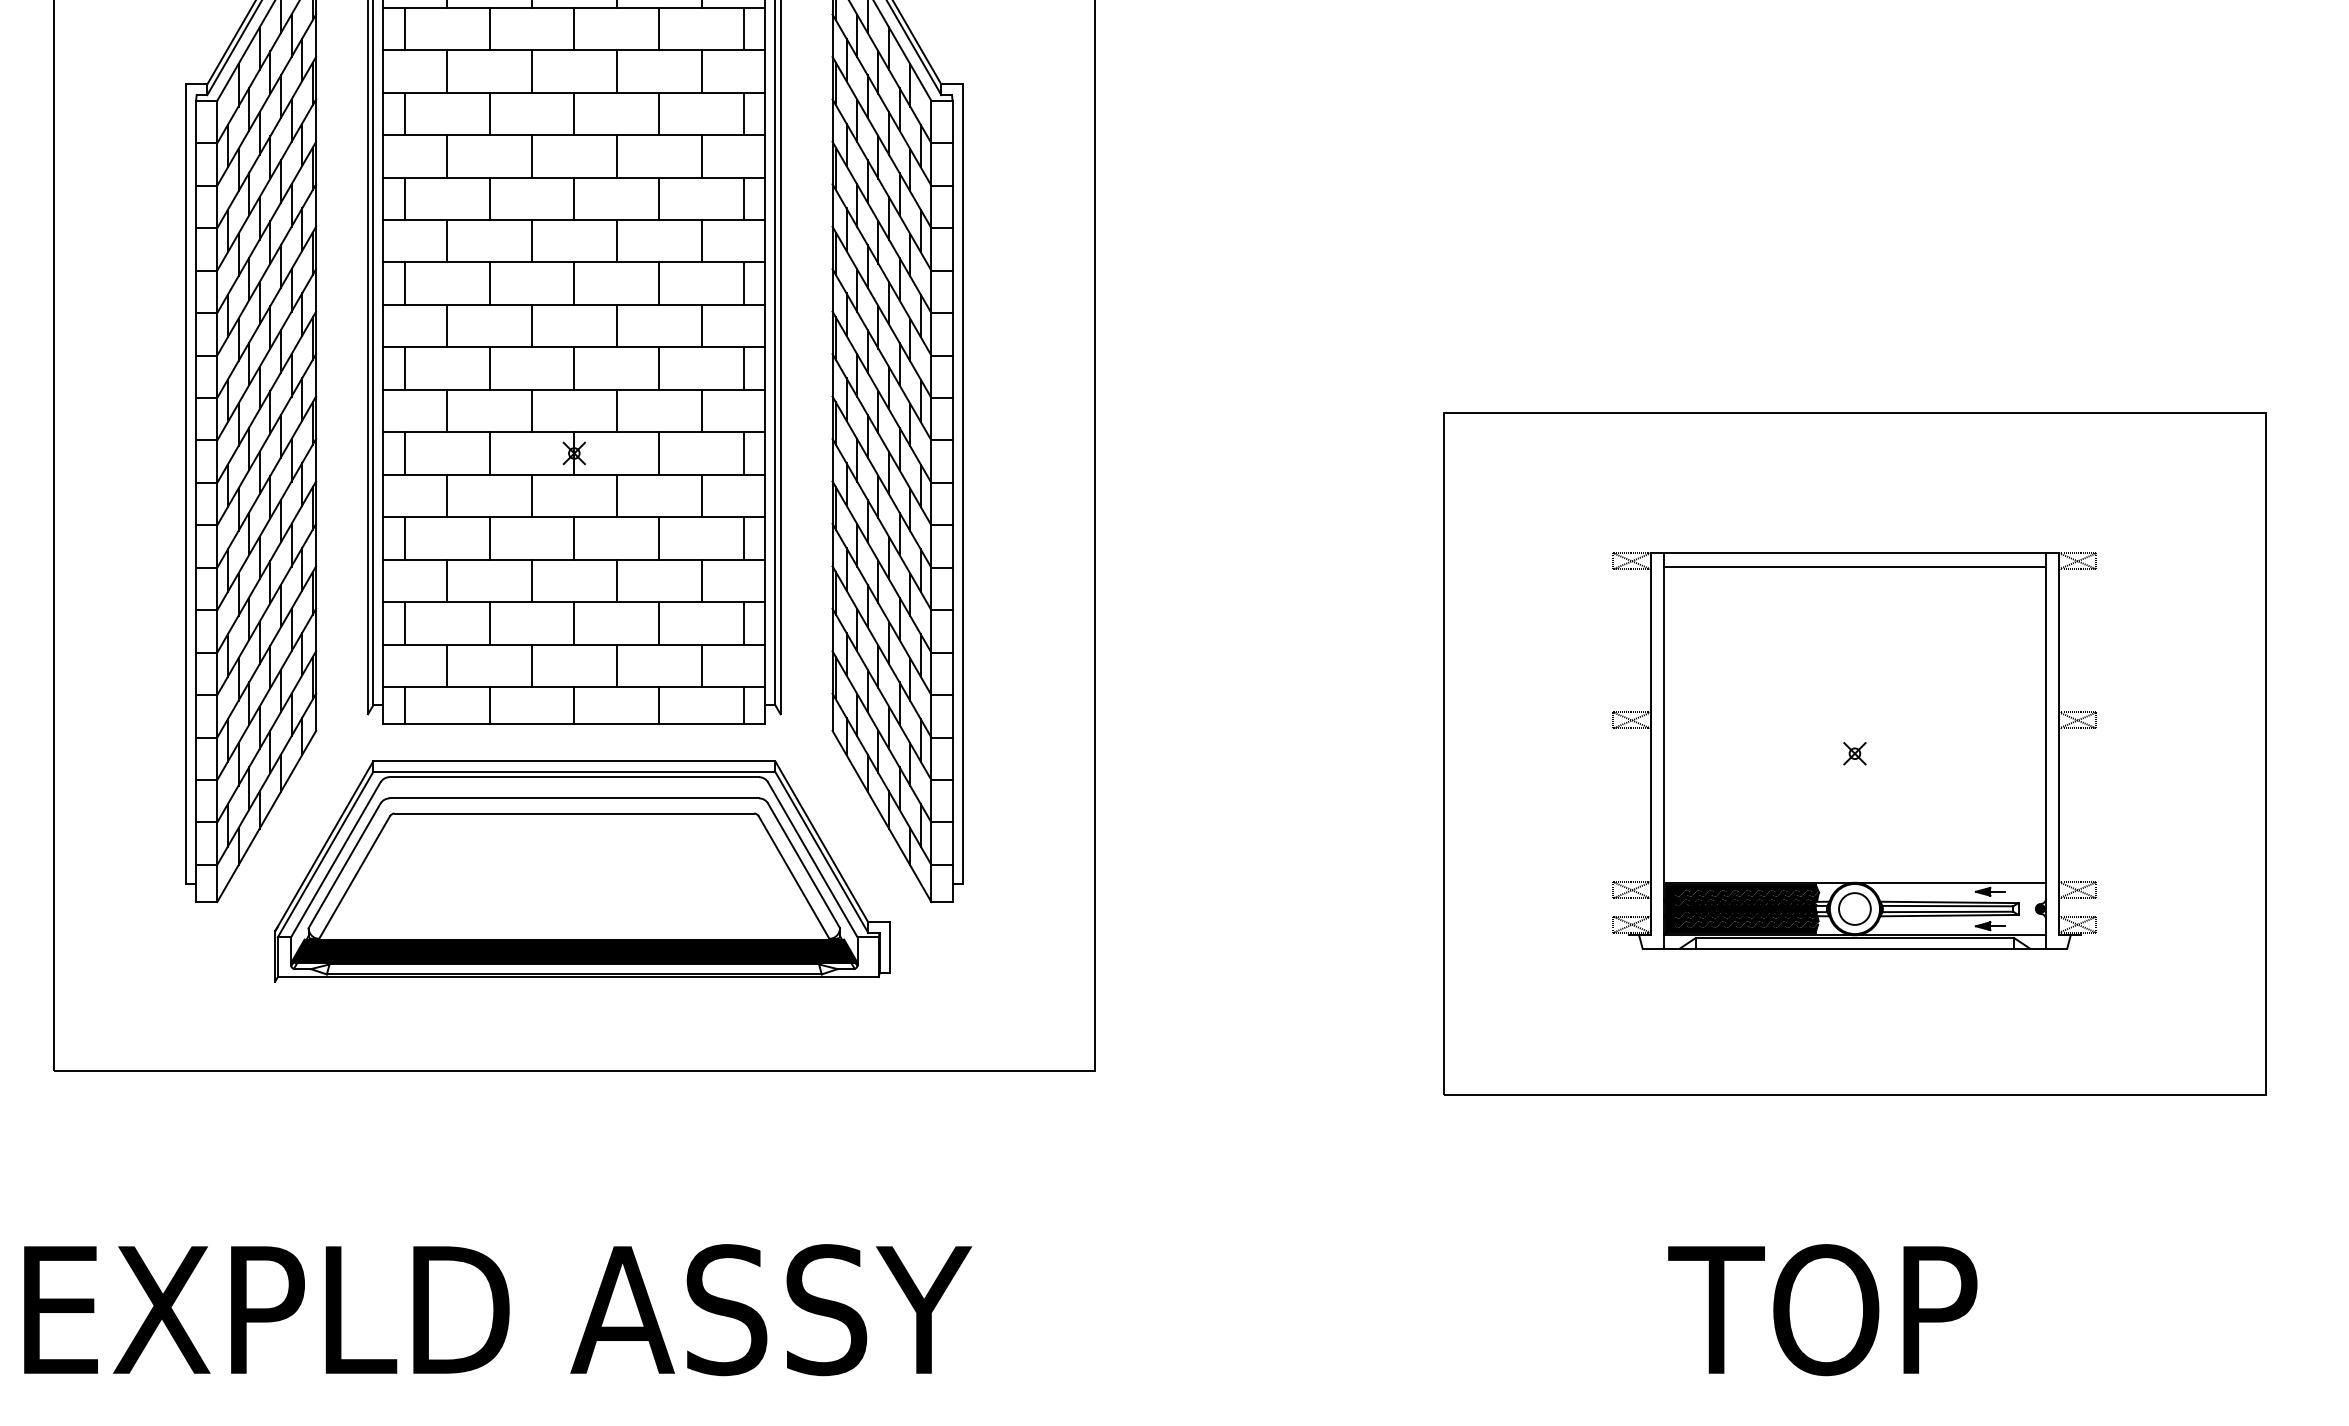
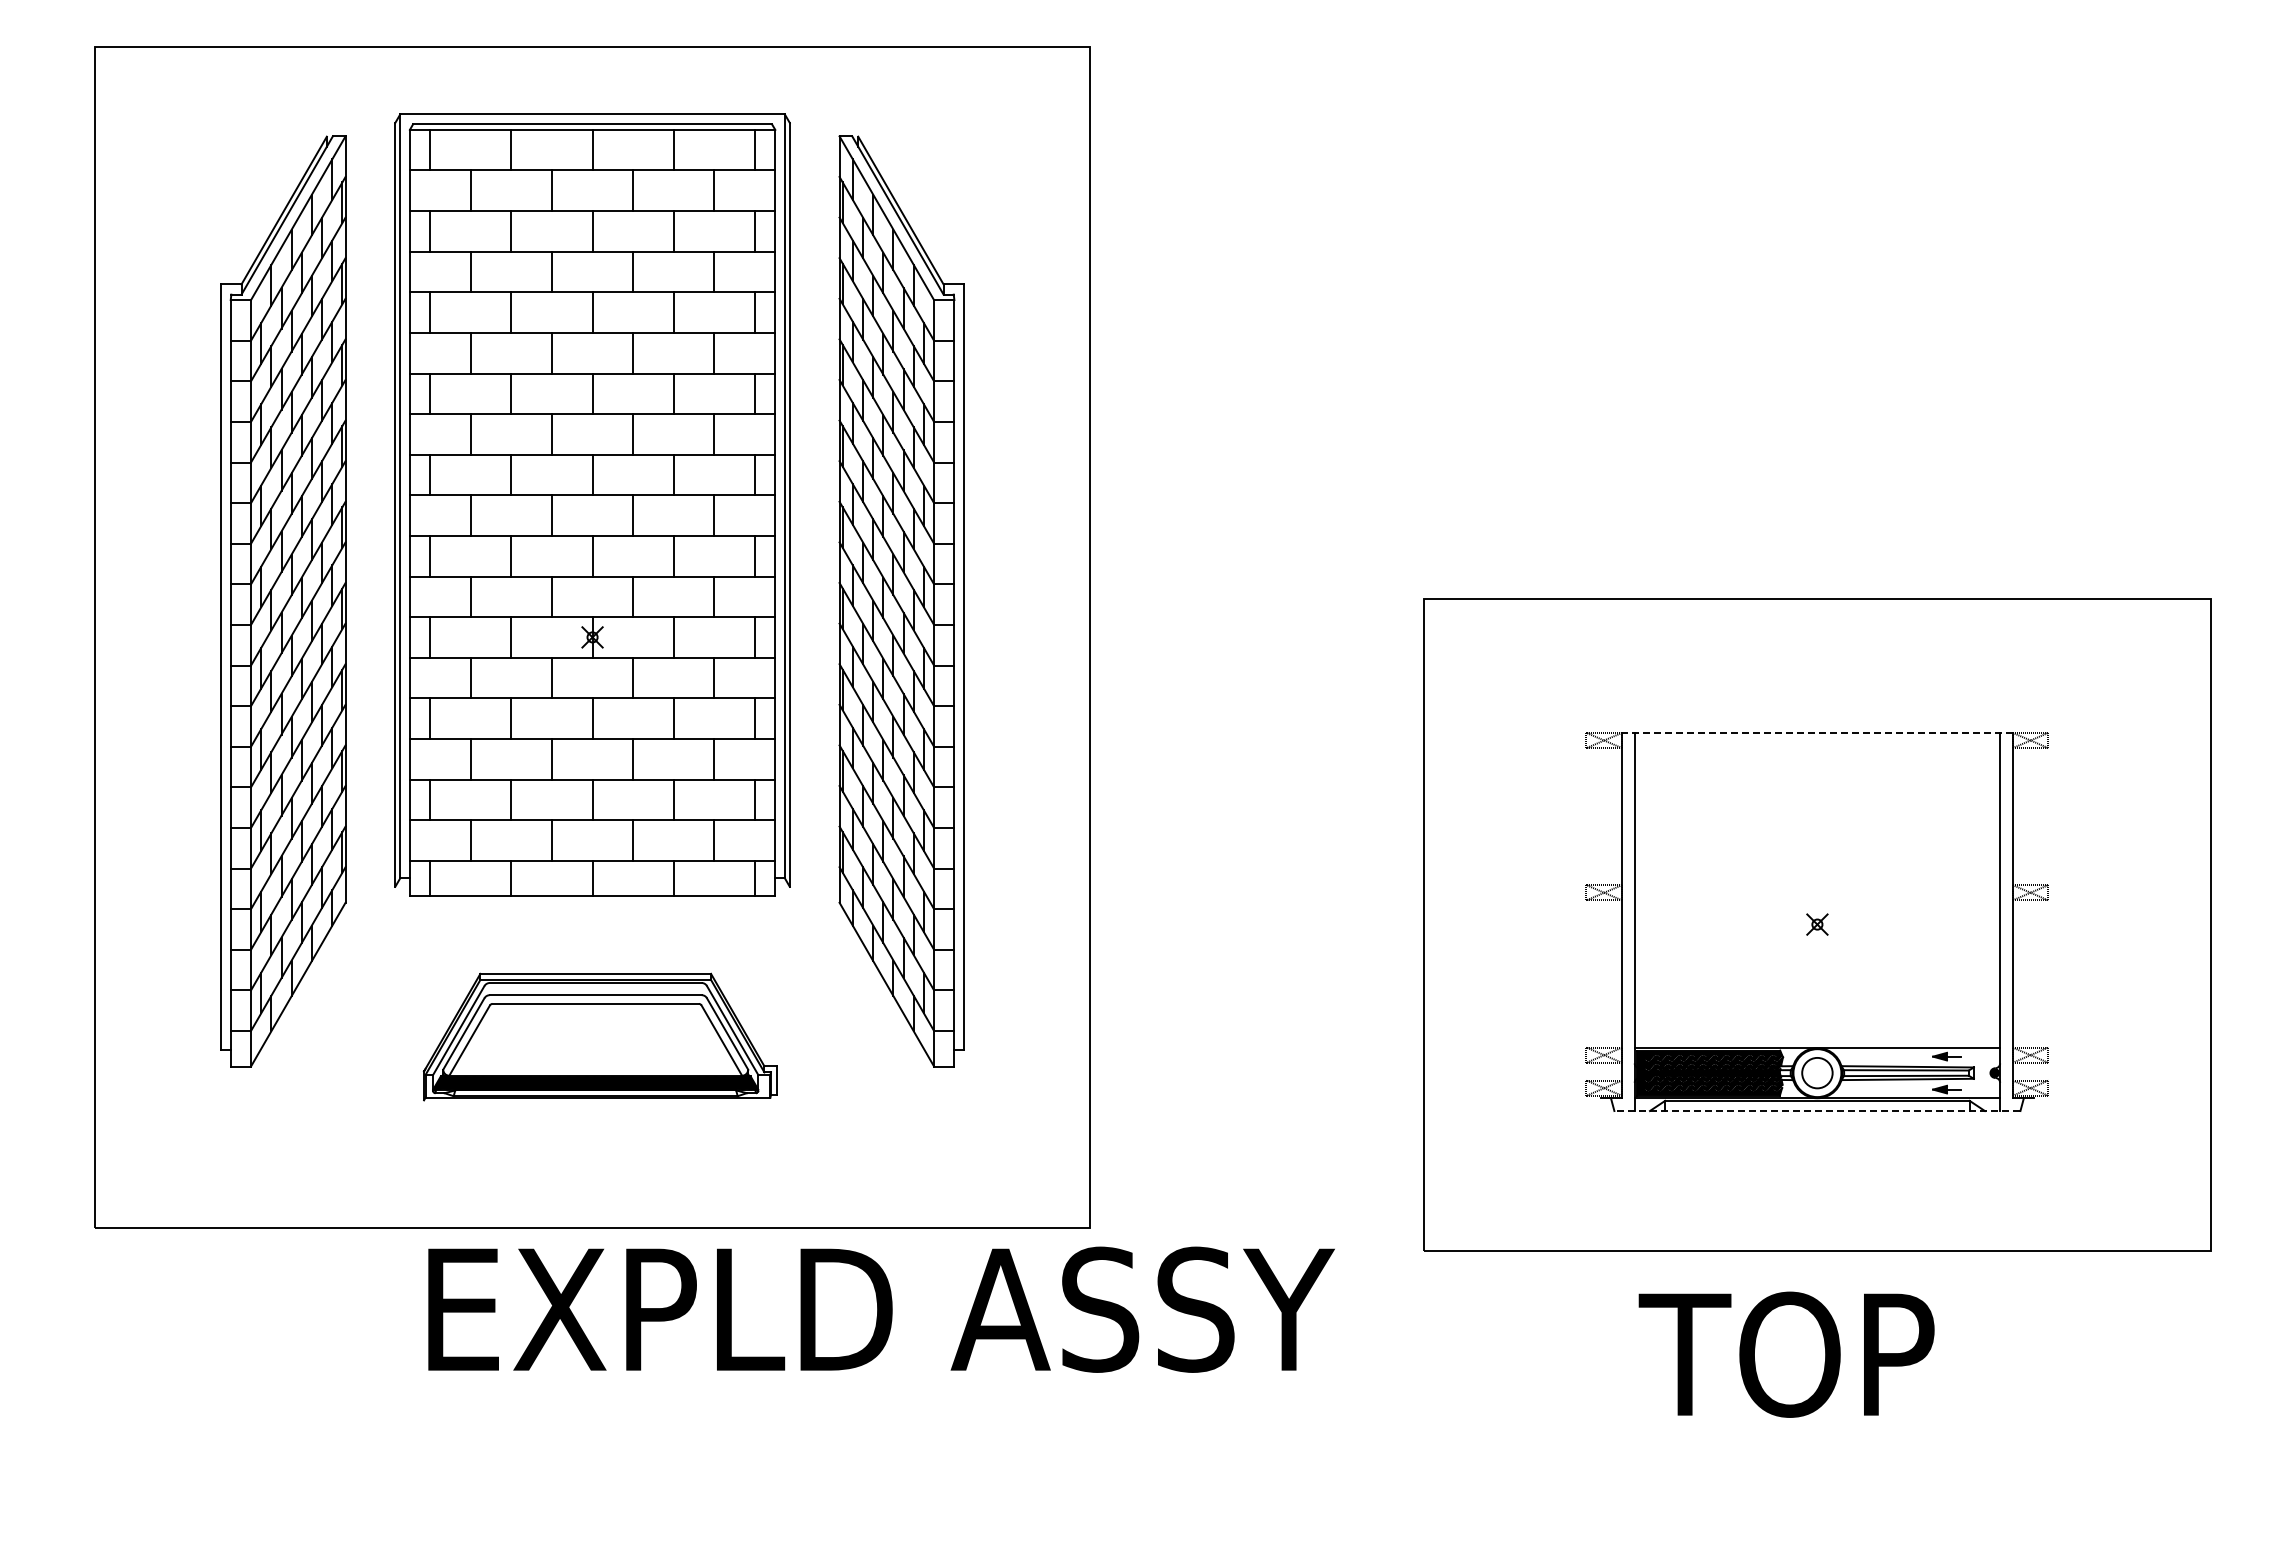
line: (1853, 552) -> (1816, 732), solid -> dashed
line: (1855, 566) -> (1817, 745), removed
part: (582, 870) -> (600, 1036), size x0.6
line: (1853, 949) -> (1816, 1111), solid -> dashed
text: (497, 1309) -> (881, 1309), moved
text: (1822, 1309) -> (1786, 1354), moved

